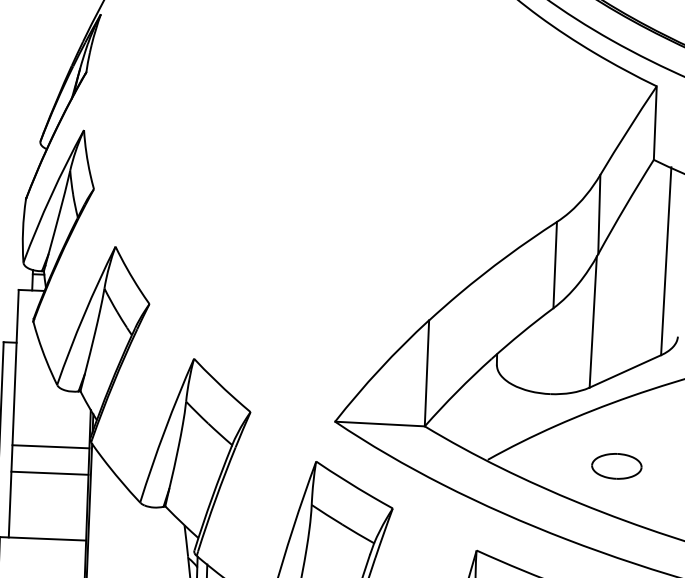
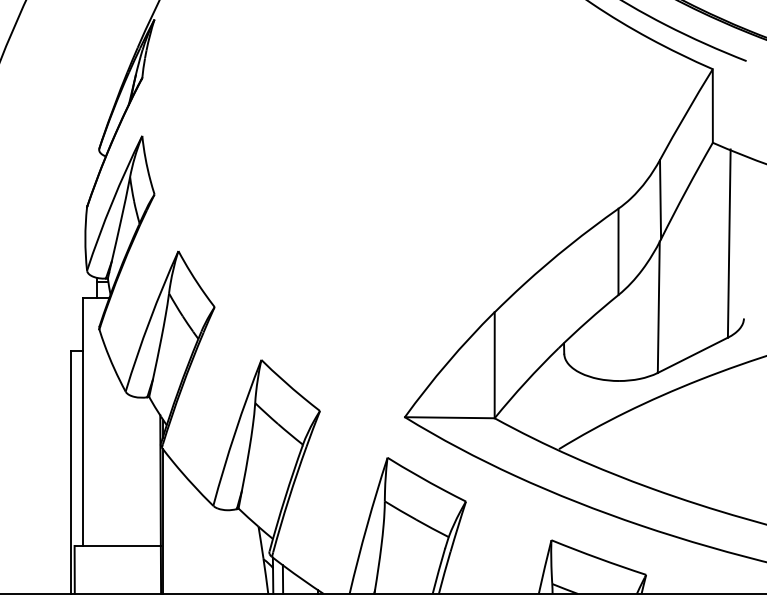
line: (50, 446) -> (121, 453), removed
part: (616, 466) -> (687, 450), removed
line: (49, 473) -> (121, 480), removed

